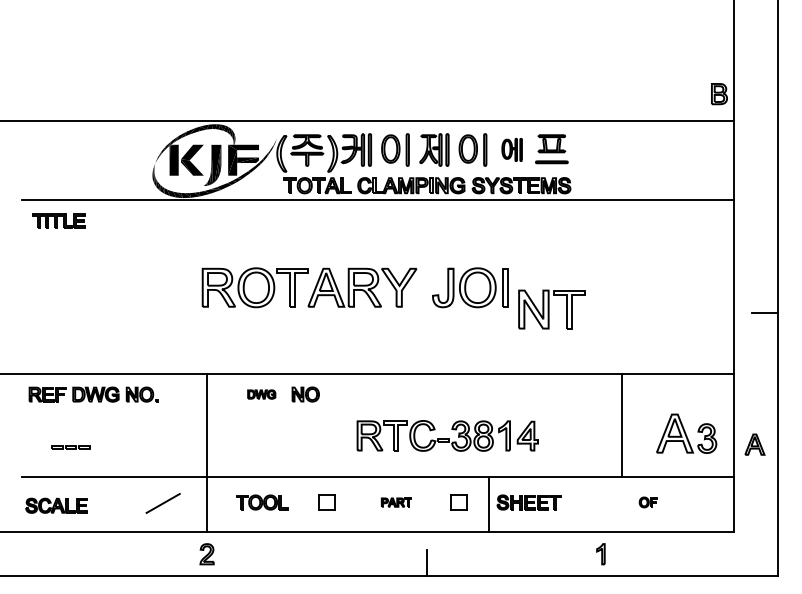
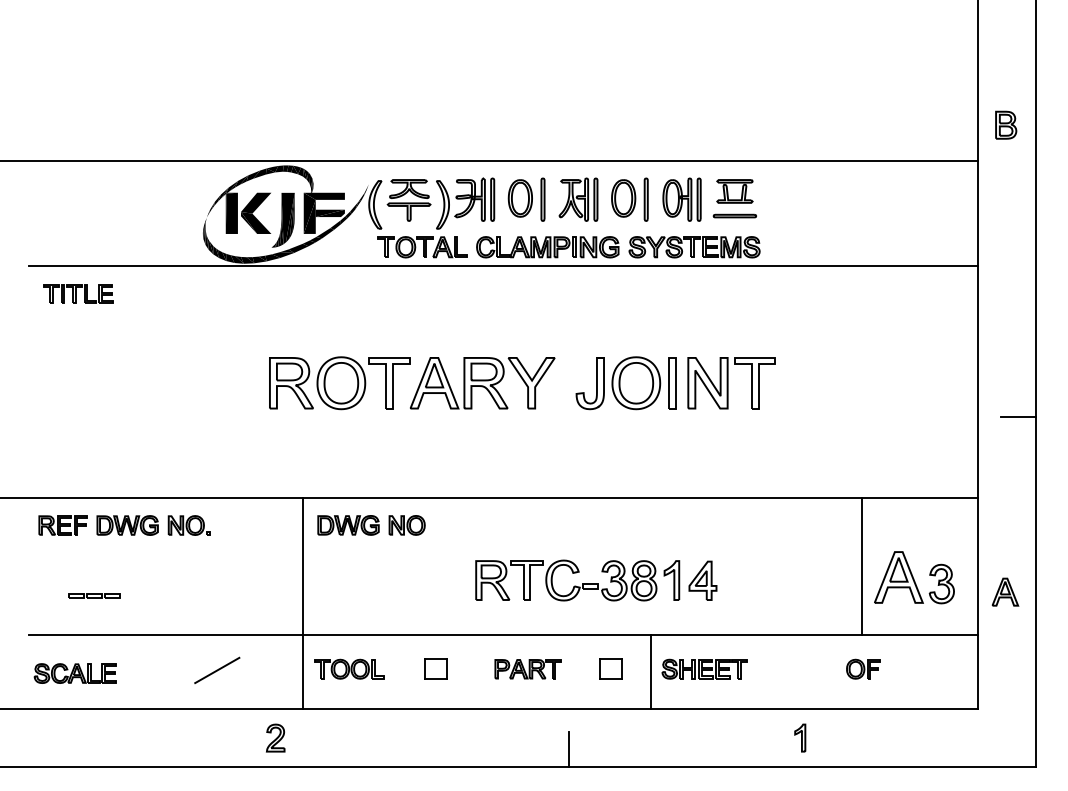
part: (719, 93) -> (1006, 124), moved
part: (511, 149) -> (681, 199), size x1.43
part: (551, 309) -> (731, 383), moved
part: (261, 394) -> (348, 525), size x1.67
line: (622, 425) -> (861, 566), moved
line: (206, 453) -> (303, 603), moved
part: (648, 501) -> (863, 668), size x1.43
part: (396, 502) -> (527, 669), size x1.67

